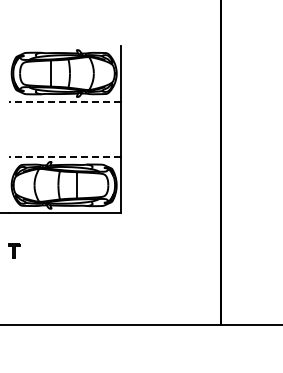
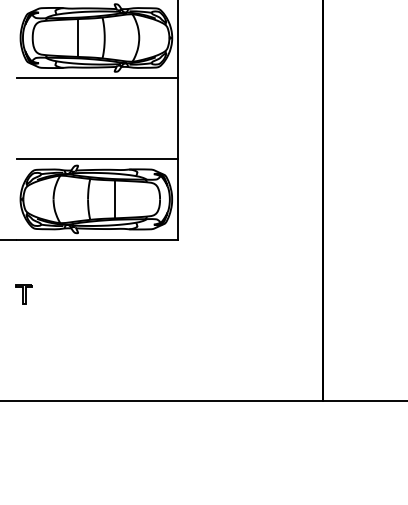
line: (64, 101) -> (96, 78), dashed -> solid
line: (64, 157) -> (96, 159), dashed -> solid

